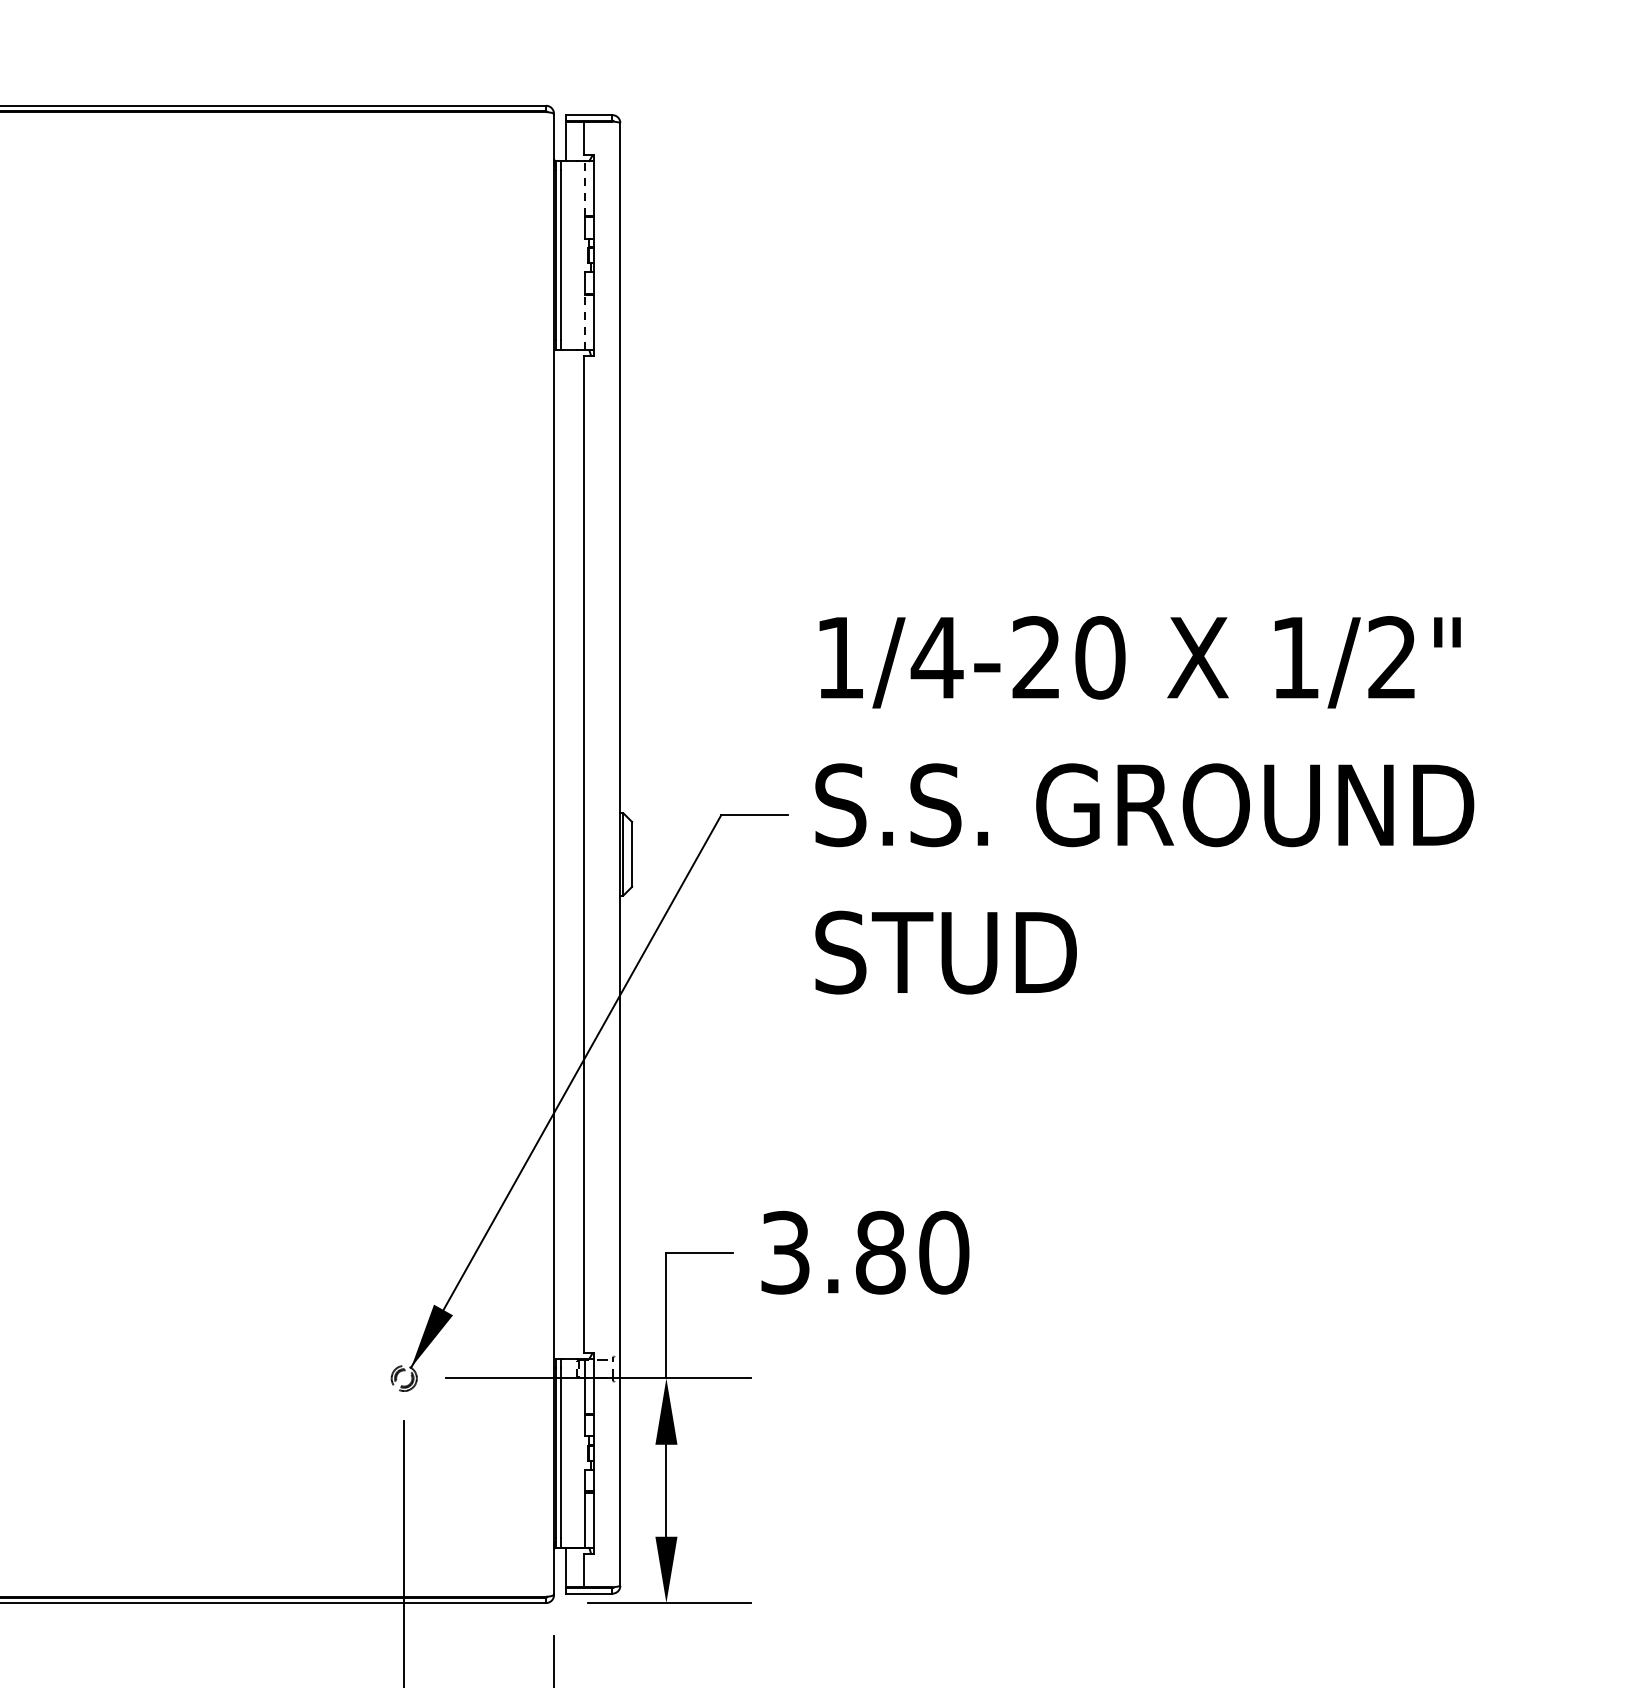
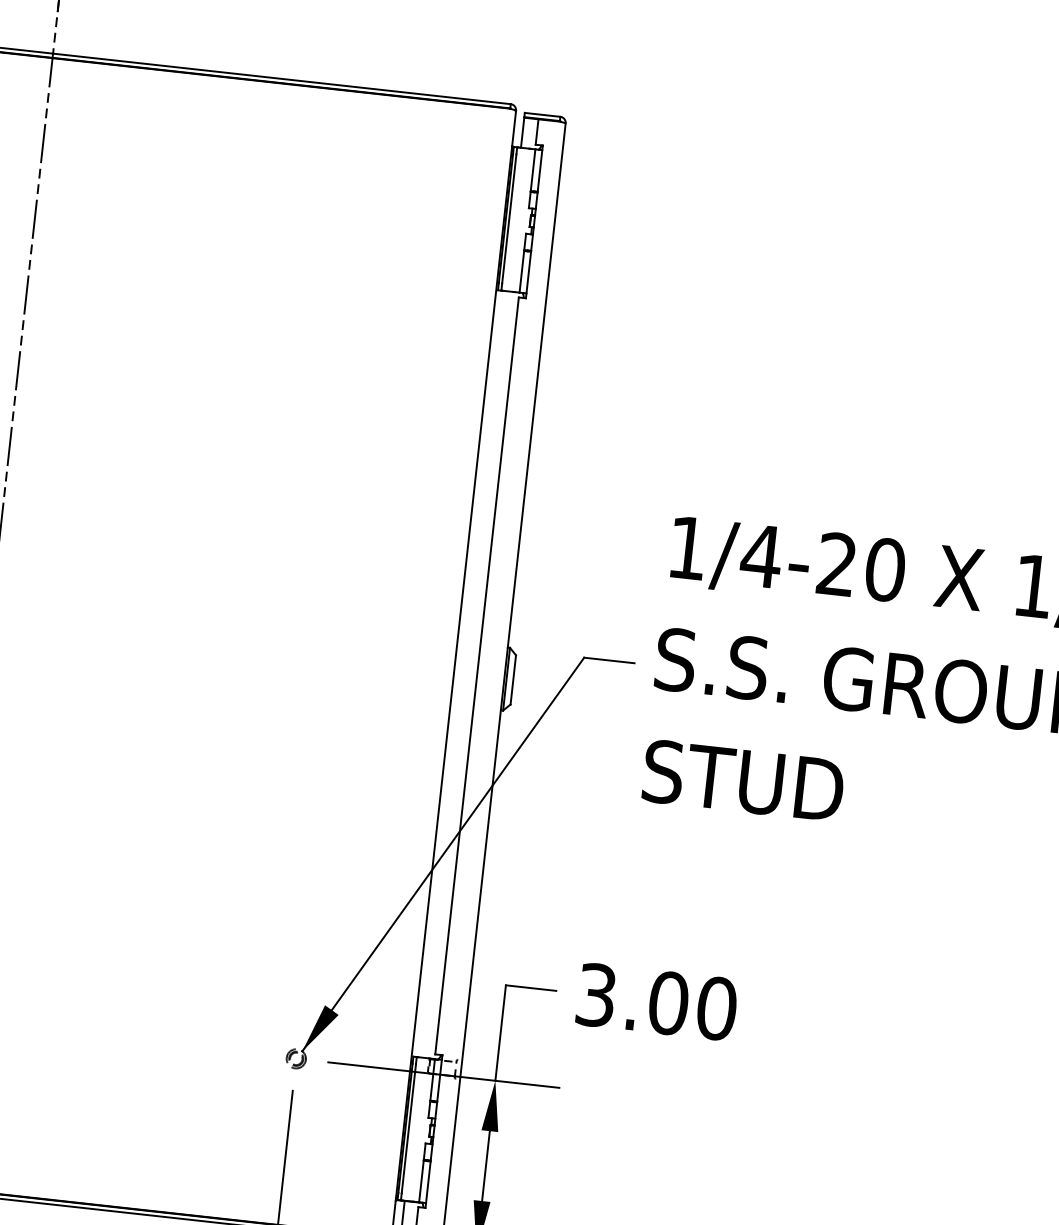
line: (584, 187) -> (533, 169), dashed -> solid
line: (584, 321) -> (521, 271), dashed -> solid
text: (880, 1252) -> (668, 1003), 3.80 -> 3.00

